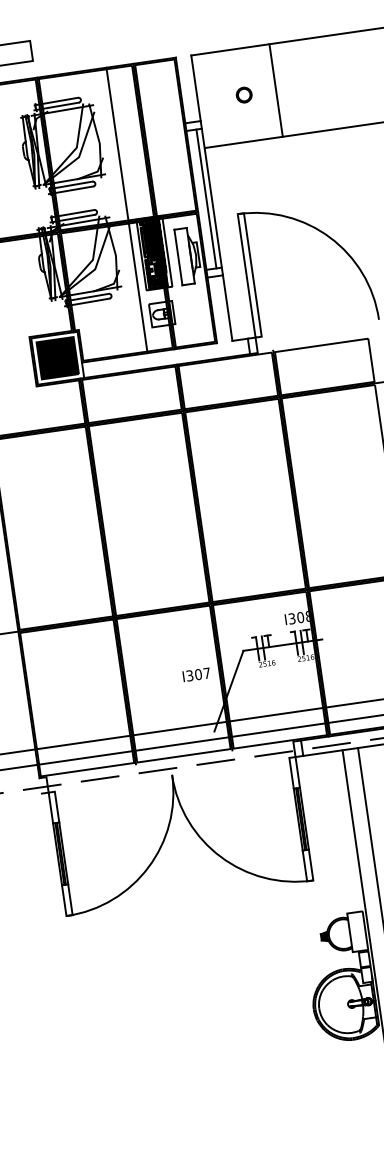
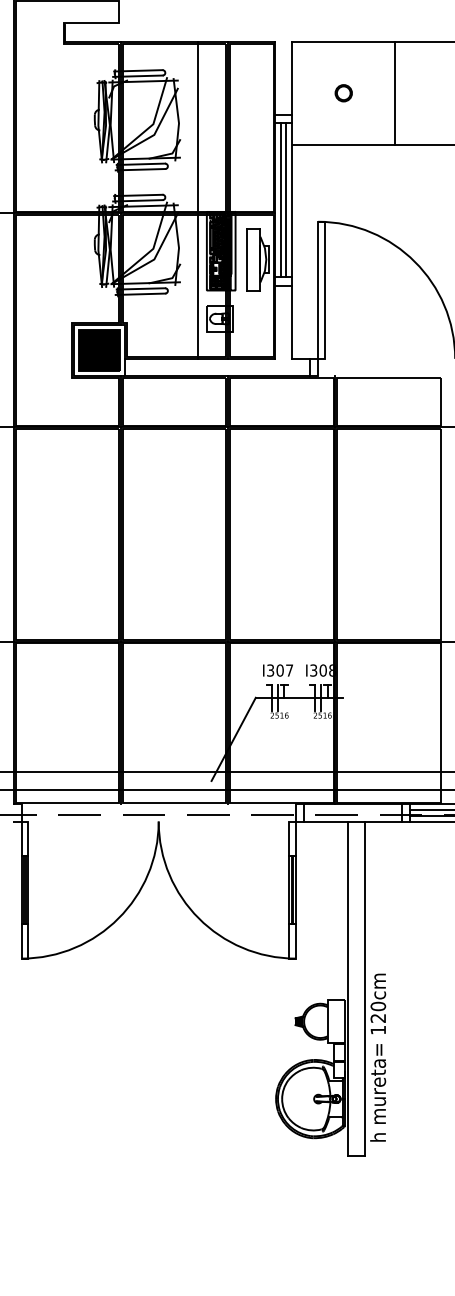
line: (276, 89) -> (395, 92), moved
line: (202, 199) -> (281, 200), added
text: (196, 674) -> (277, 670), moved

